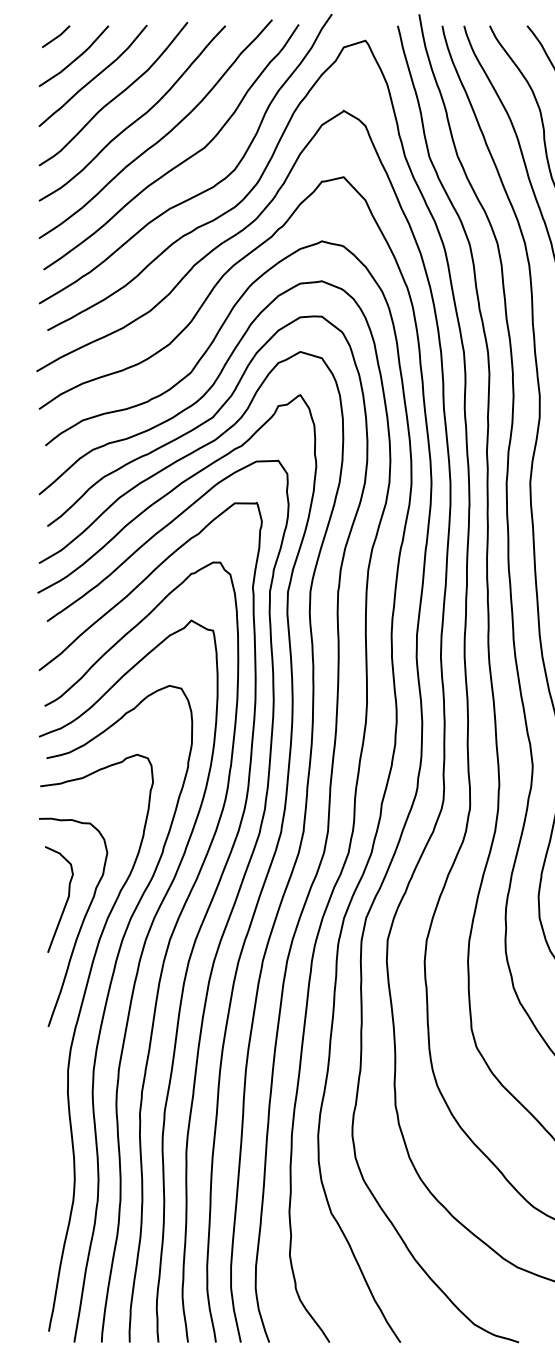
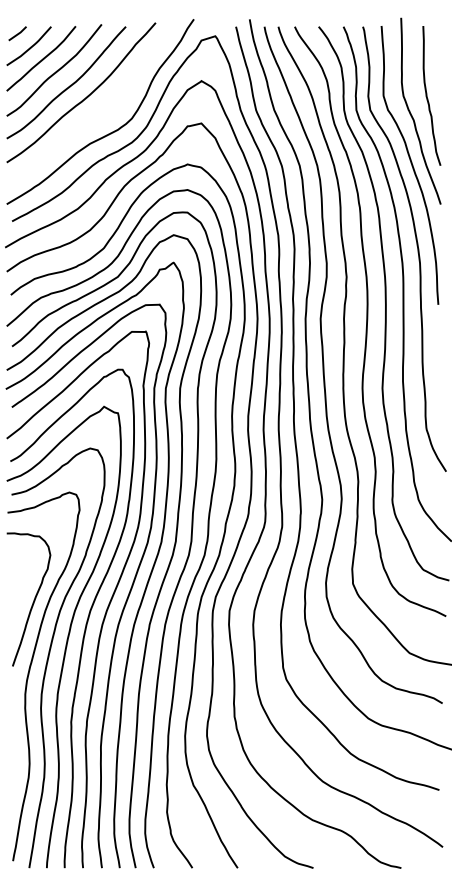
curve: (182, 160) -> (98, 112), removed
curve: (65, 901) -> (23, 586), removed

